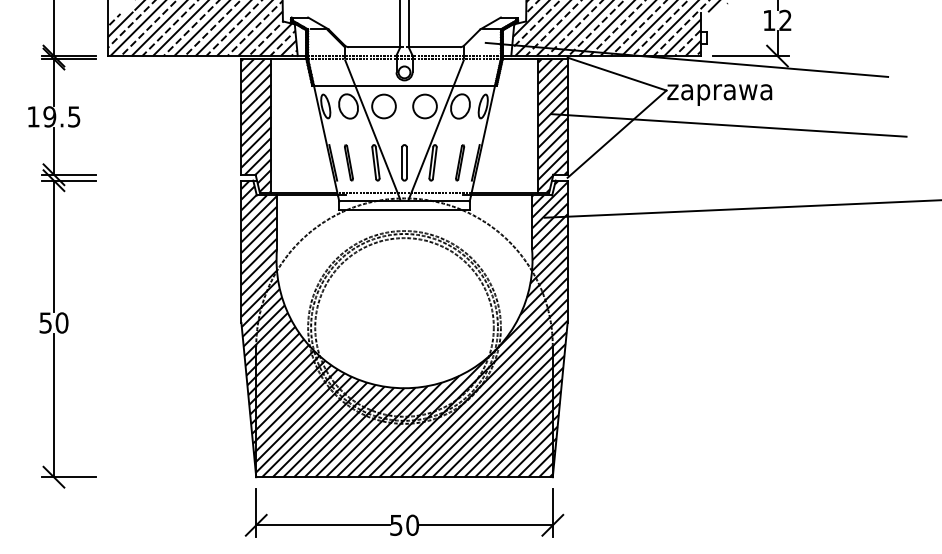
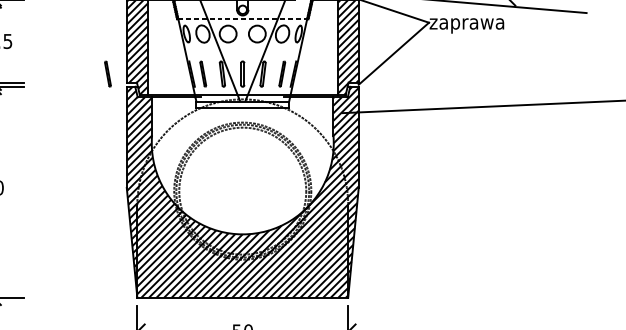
line: (404, 85) -> (242, 19), solid -> dashed
line: (728, 125) -> (473, 47), removed
part: (214, 162) -> (107, 73), added

